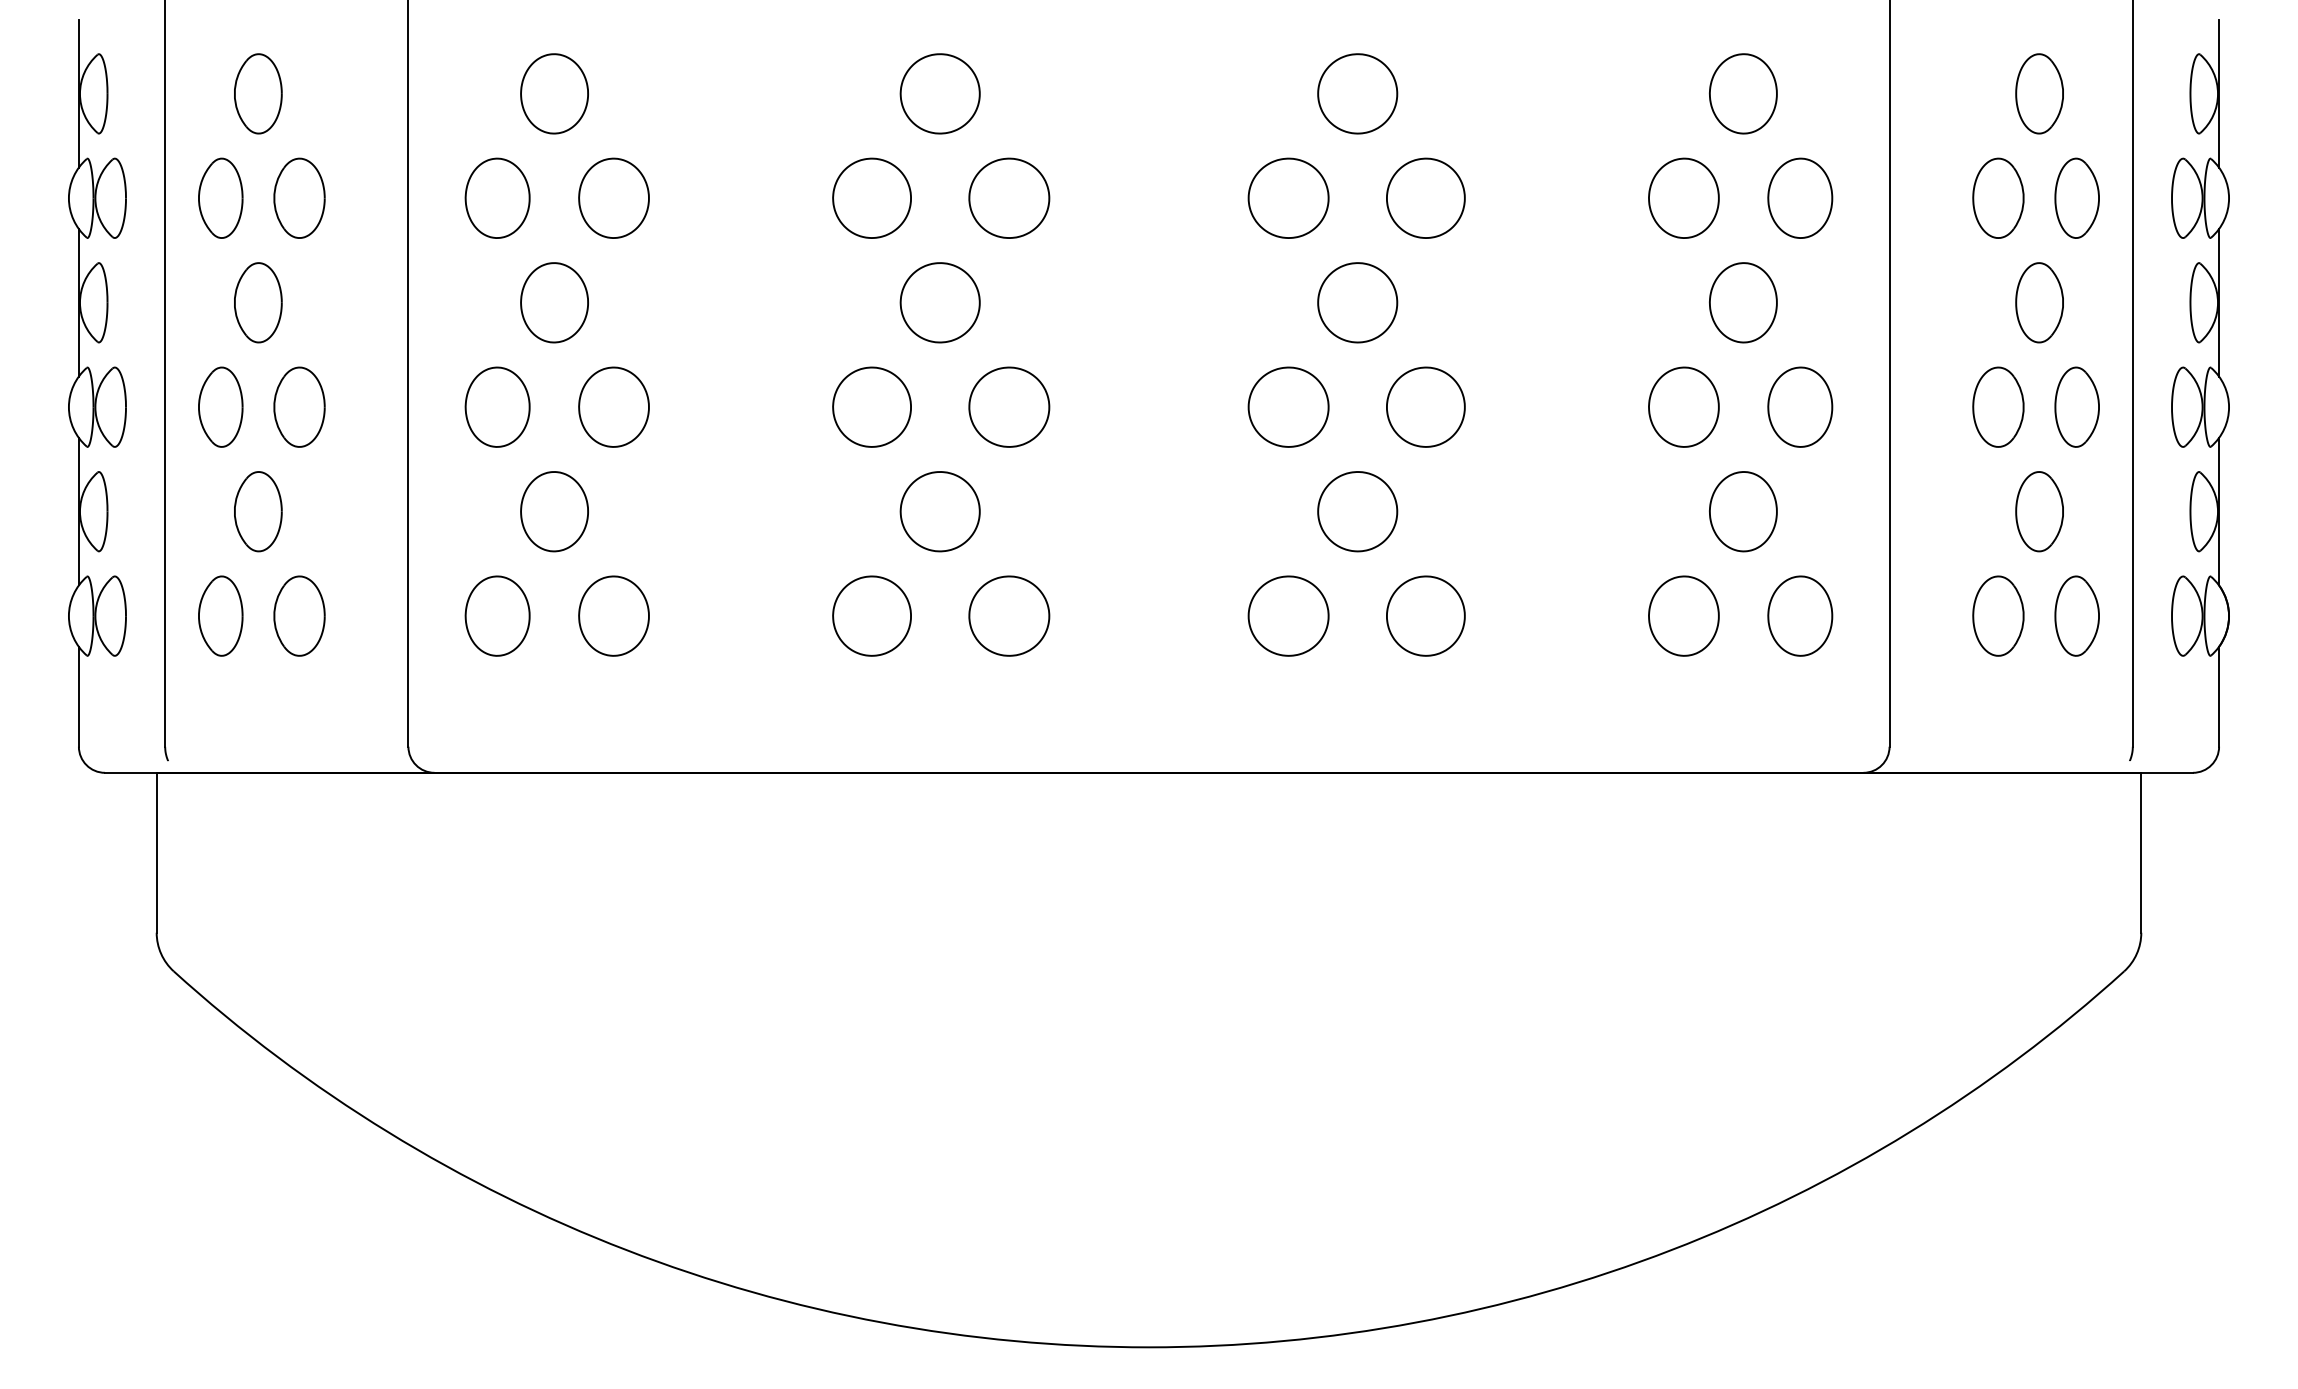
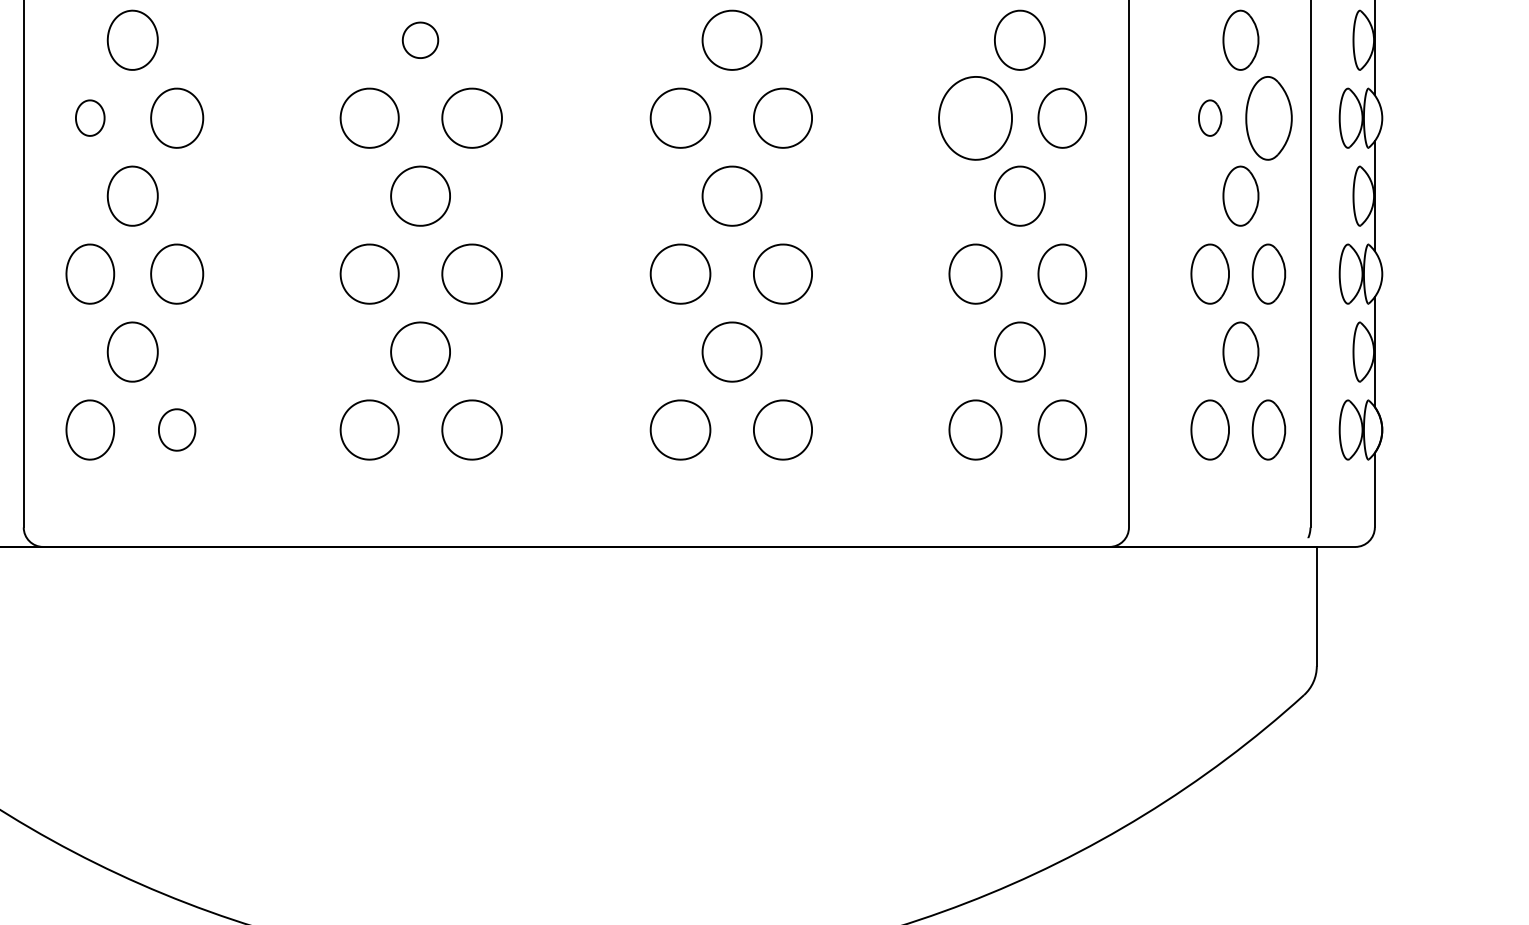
part: (939, 93) -> (420, 40), size x0.6
part: (497, 197) -> (90, 117), size x0.6
part: (1683, 197) -> (975, 117), size x1.4
part: (1998, 197) -> (1210, 117), size x0.6
part: (2076, 197) -> (1268, 117), size x1.4
part: (613, 615) -> (176, 429), size x0.7

